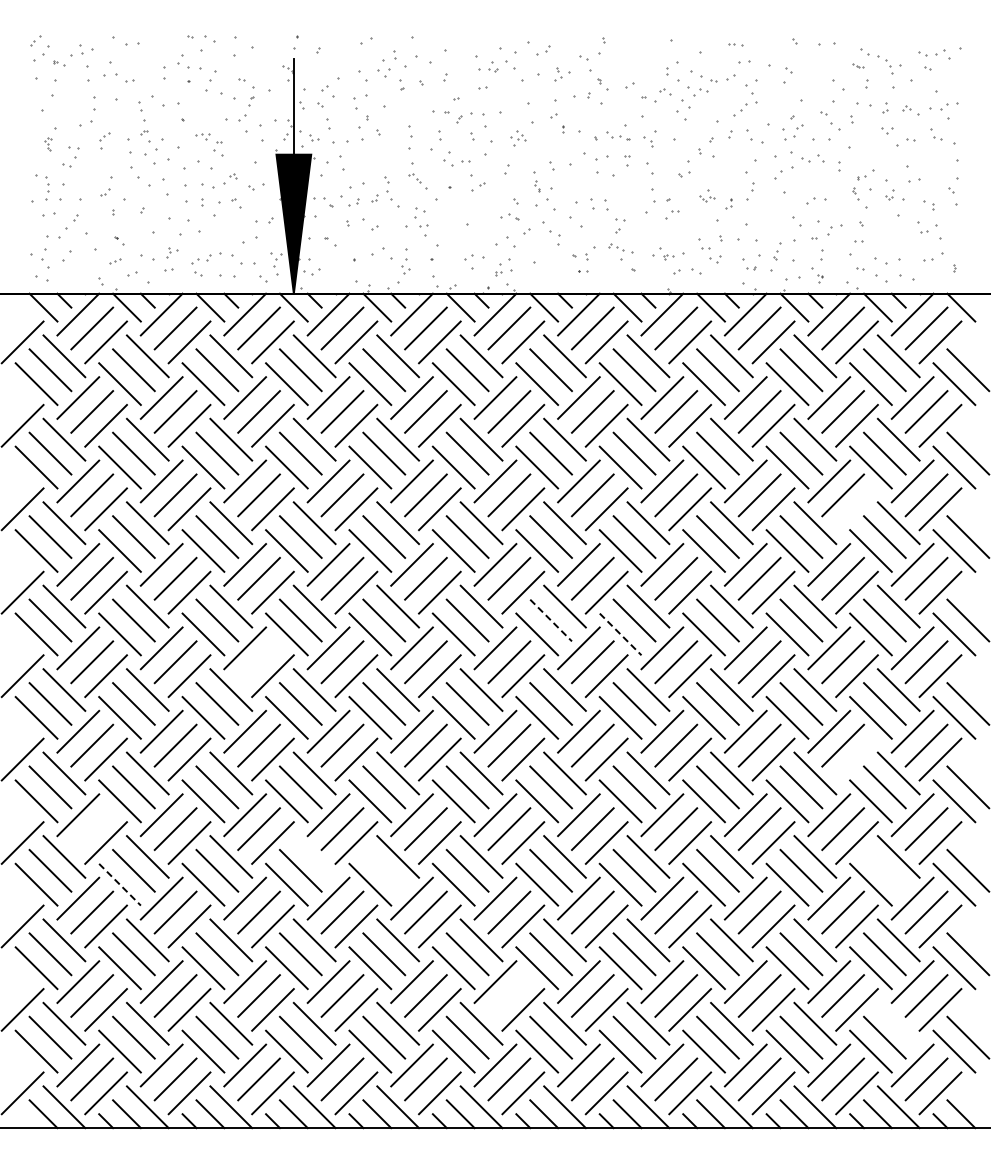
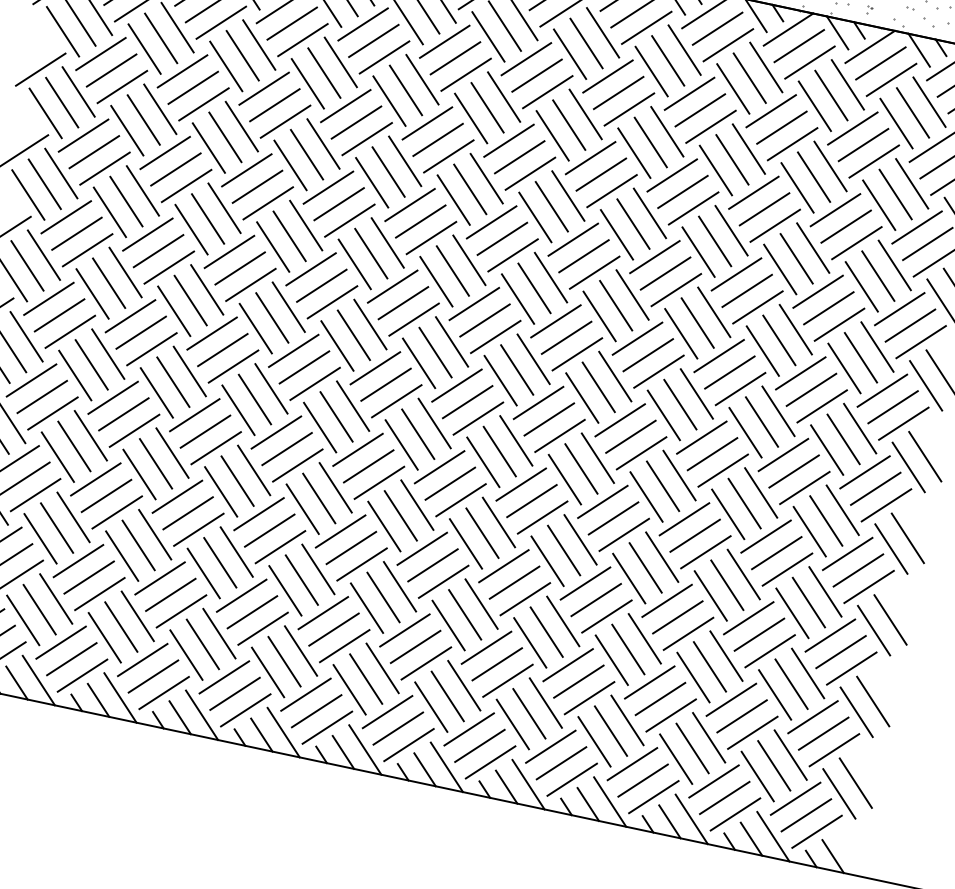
line: (856, 509) -> (856, 243), added
line: (551, 620) -> (534, 288), dashed -> solid
line: (621, 634) -> (600, 316), dashed -> solid
line: (258, 662) -> (239, 268), added
line: (856, 759) -> (804, 487), added
line: (92, 828) -> (42, 396), added
line: (314, 856) -> (254, 469), added
line: (384, 870) -> (319, 498), added
line: (884, 870) -> (808, 602), added
line: (120, 885) -> (58, 458), dashed -> solid
line: (509, 995) -> (415, 646), added
line: (898, 1023) -> (790, 754), added

